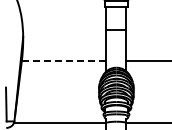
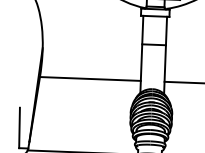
line: (63, 61) -> (89, 79), dashed -> solid

